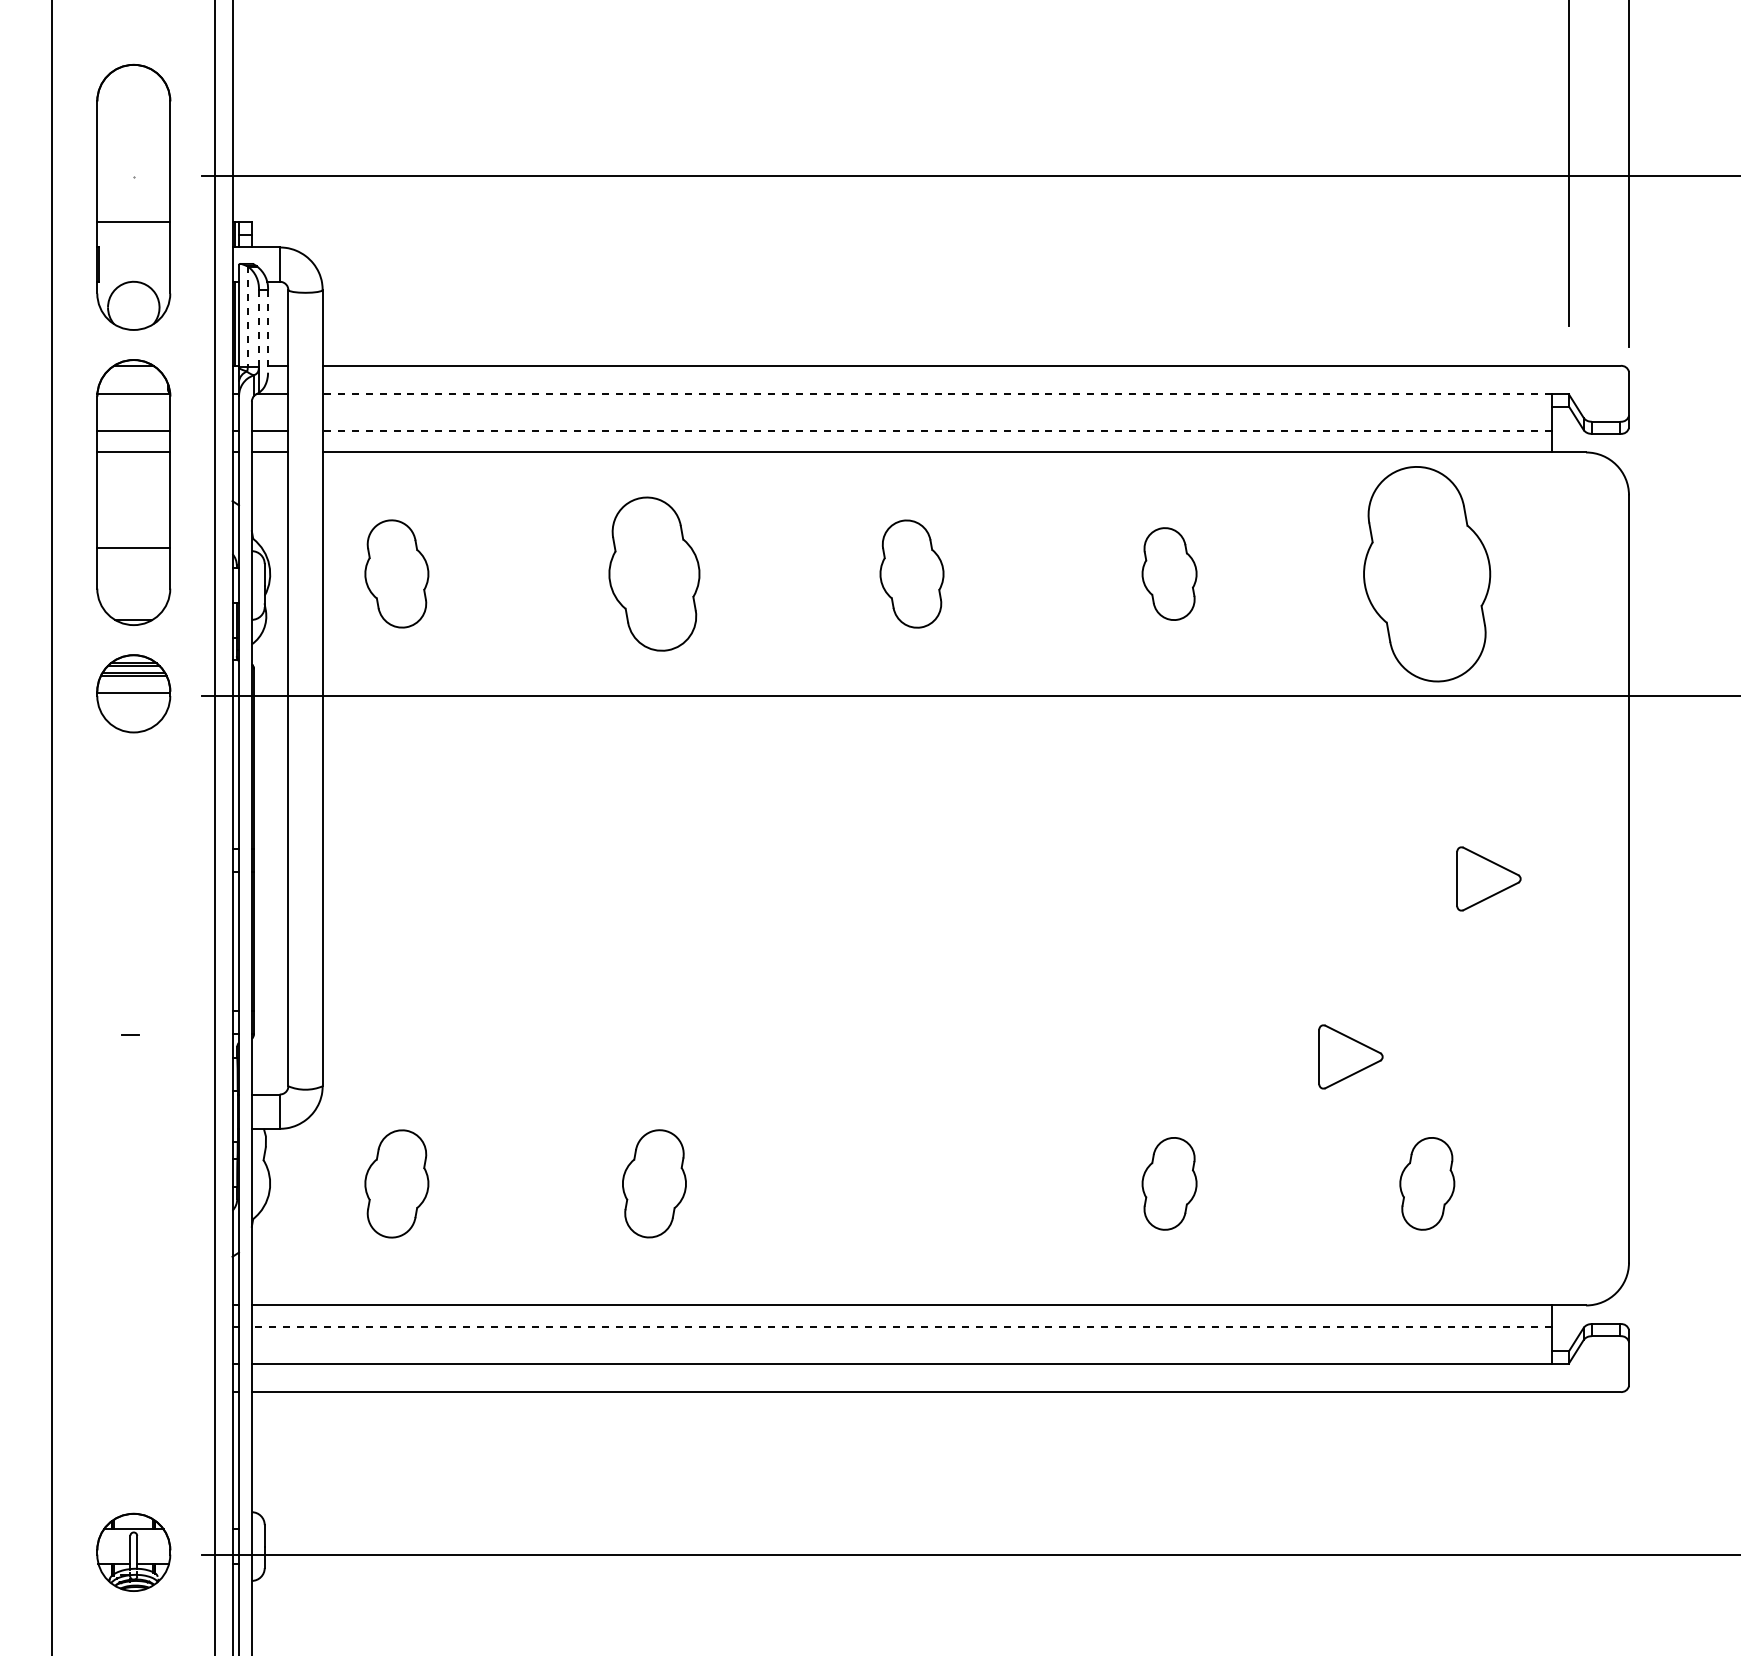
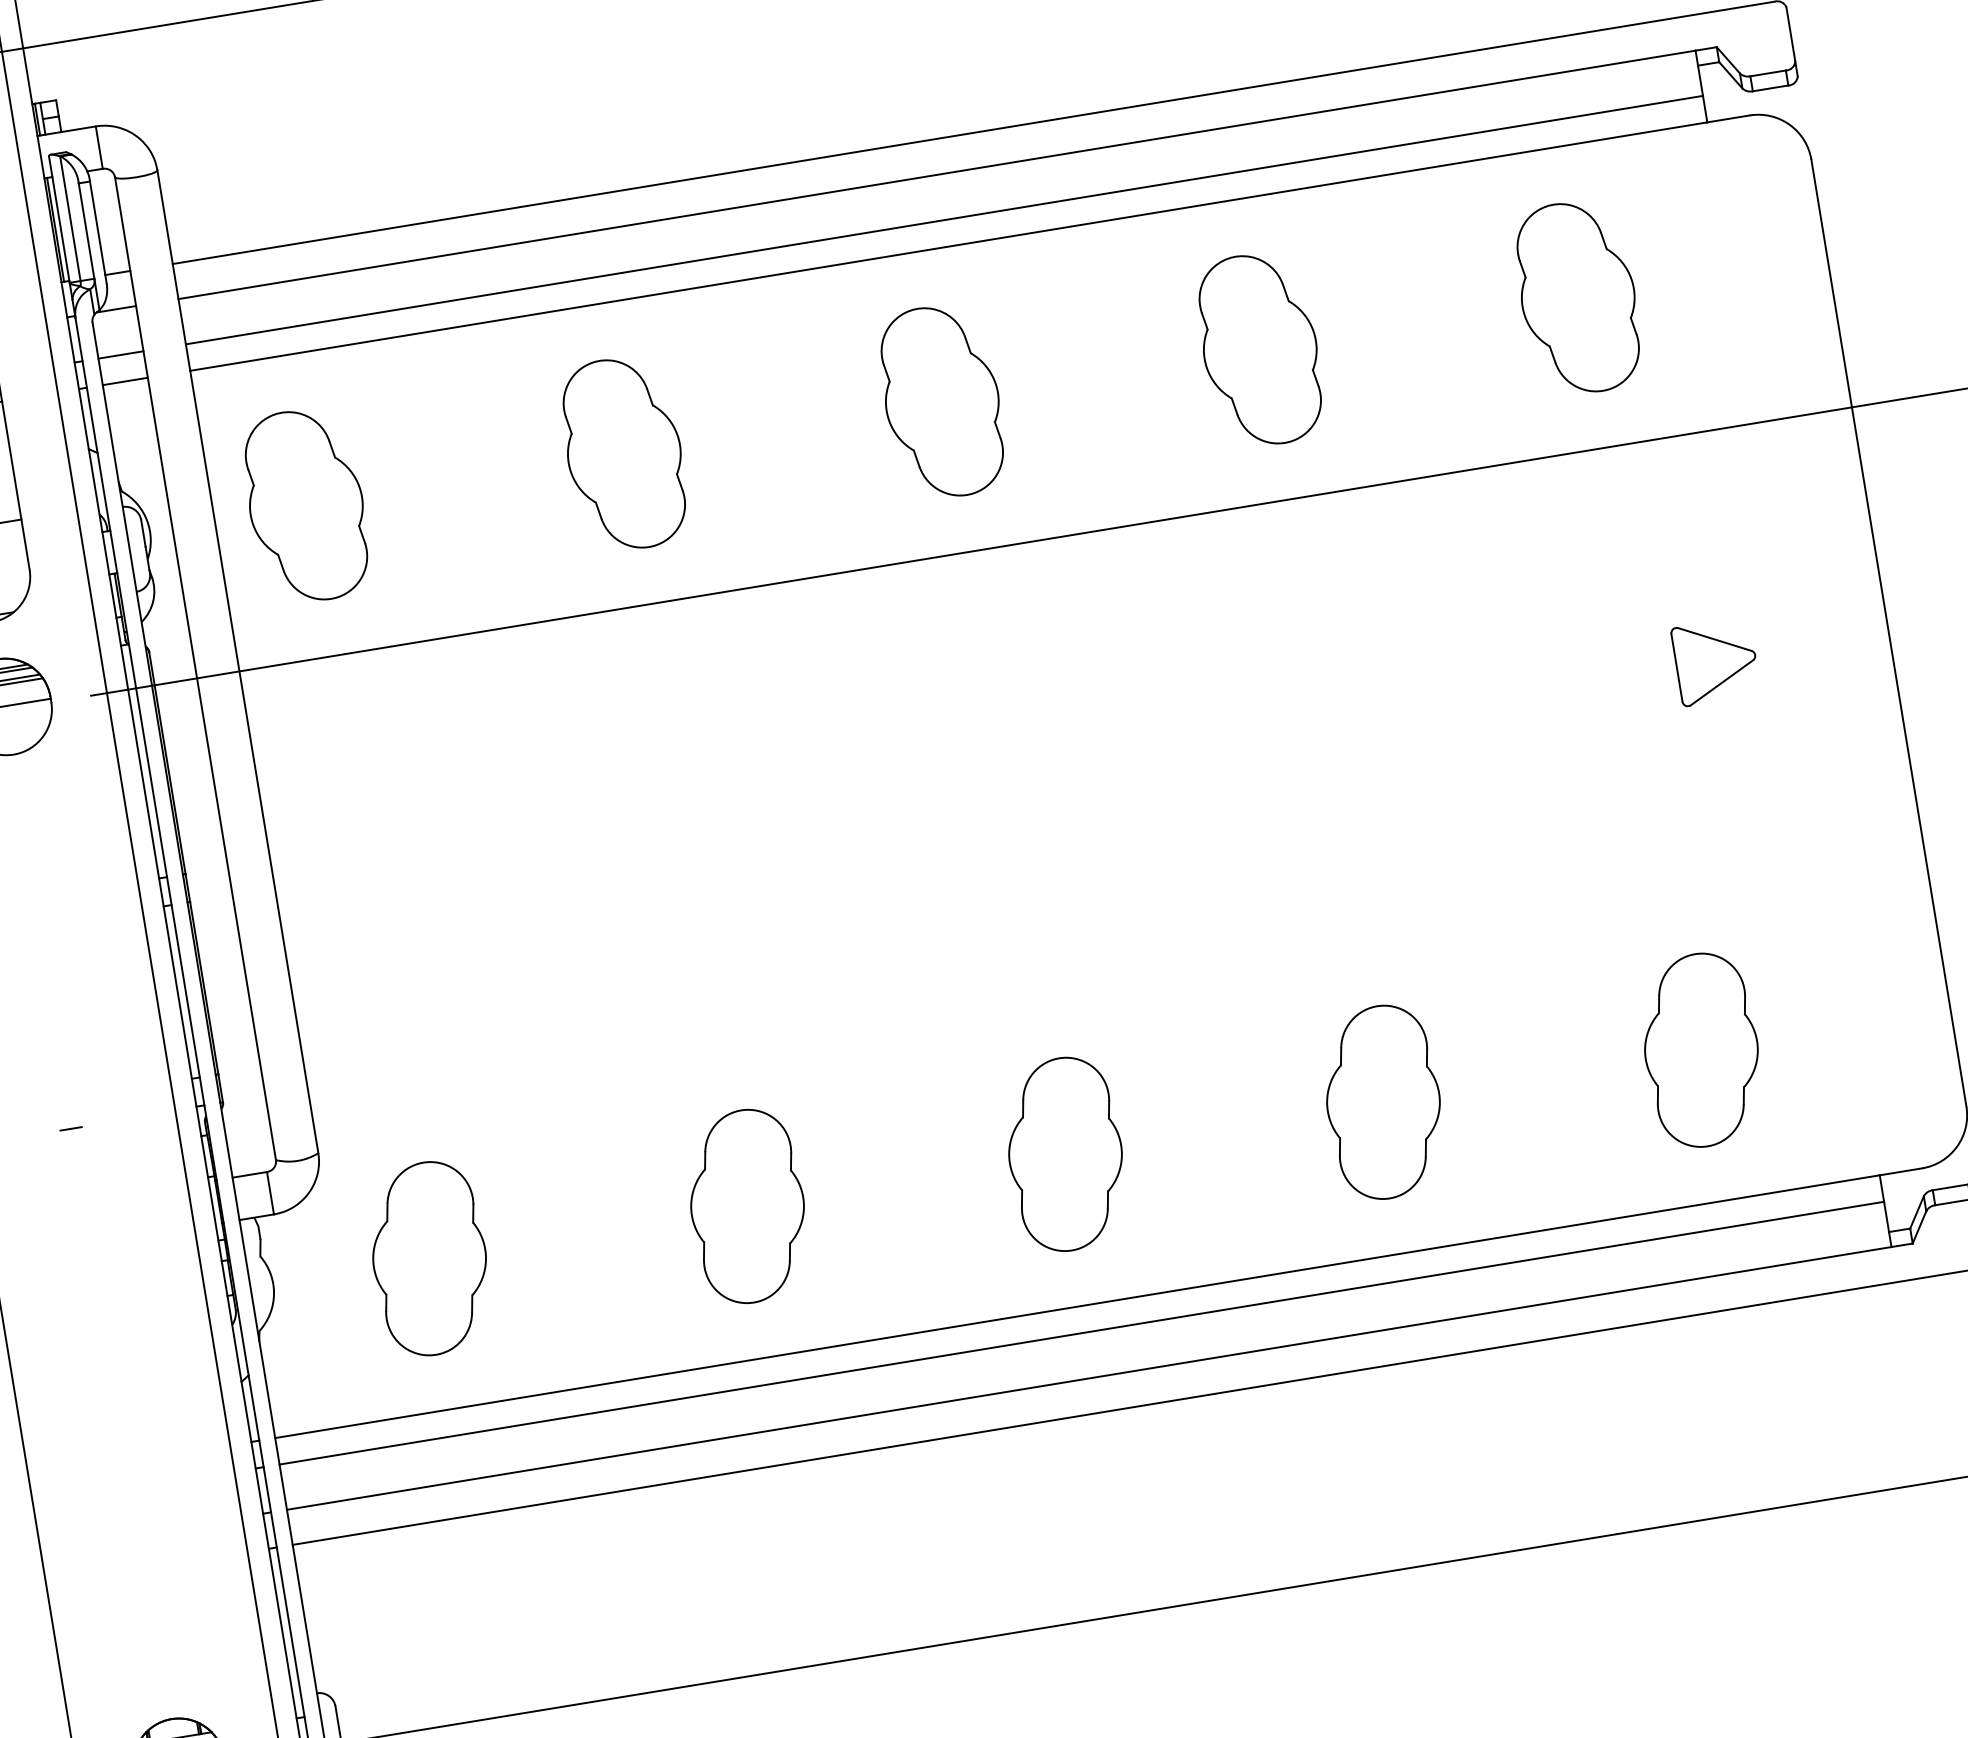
line: (247, 316) -> (69, 218), dashed -> solid
line: (258, 328) -> (85, 230), dashed -> solid
line: (268, 331) -> (98, 232), dashed -> solid
line: (937, 394) -> (937, 175), dashed -> solid
line: (937, 431) -> (944, 220), dashed -> solid
part: (396, 573) -> (305, 505), size x1.43
part: (911, 573) -> (941, 401), size x1.43
part: (1169, 573) -> (1259, 349), size x1.67
part: (1427, 573) -> (1578, 296), size x0.71
part: (1350, 1056) -> (1581, 908), removed
part: (396, 1183) -> (429, 1258), size x1.43
part: (654, 1183) -> (747, 1206), size x1.43
part: (911, 1183) -> (1064, 1154), added
part: (1169, 1183) -> (1383, 1102), size x1.67
part: (1427, 1183) -> (1701, 1049), size x1.67
line: (901, 1326) -> (1081, 1332), dashed -> solid

